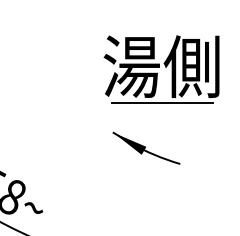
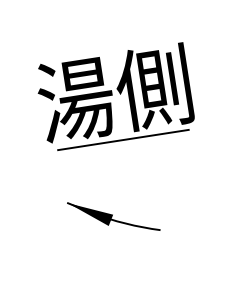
part: (161, 69) -> (115, 97), moved

